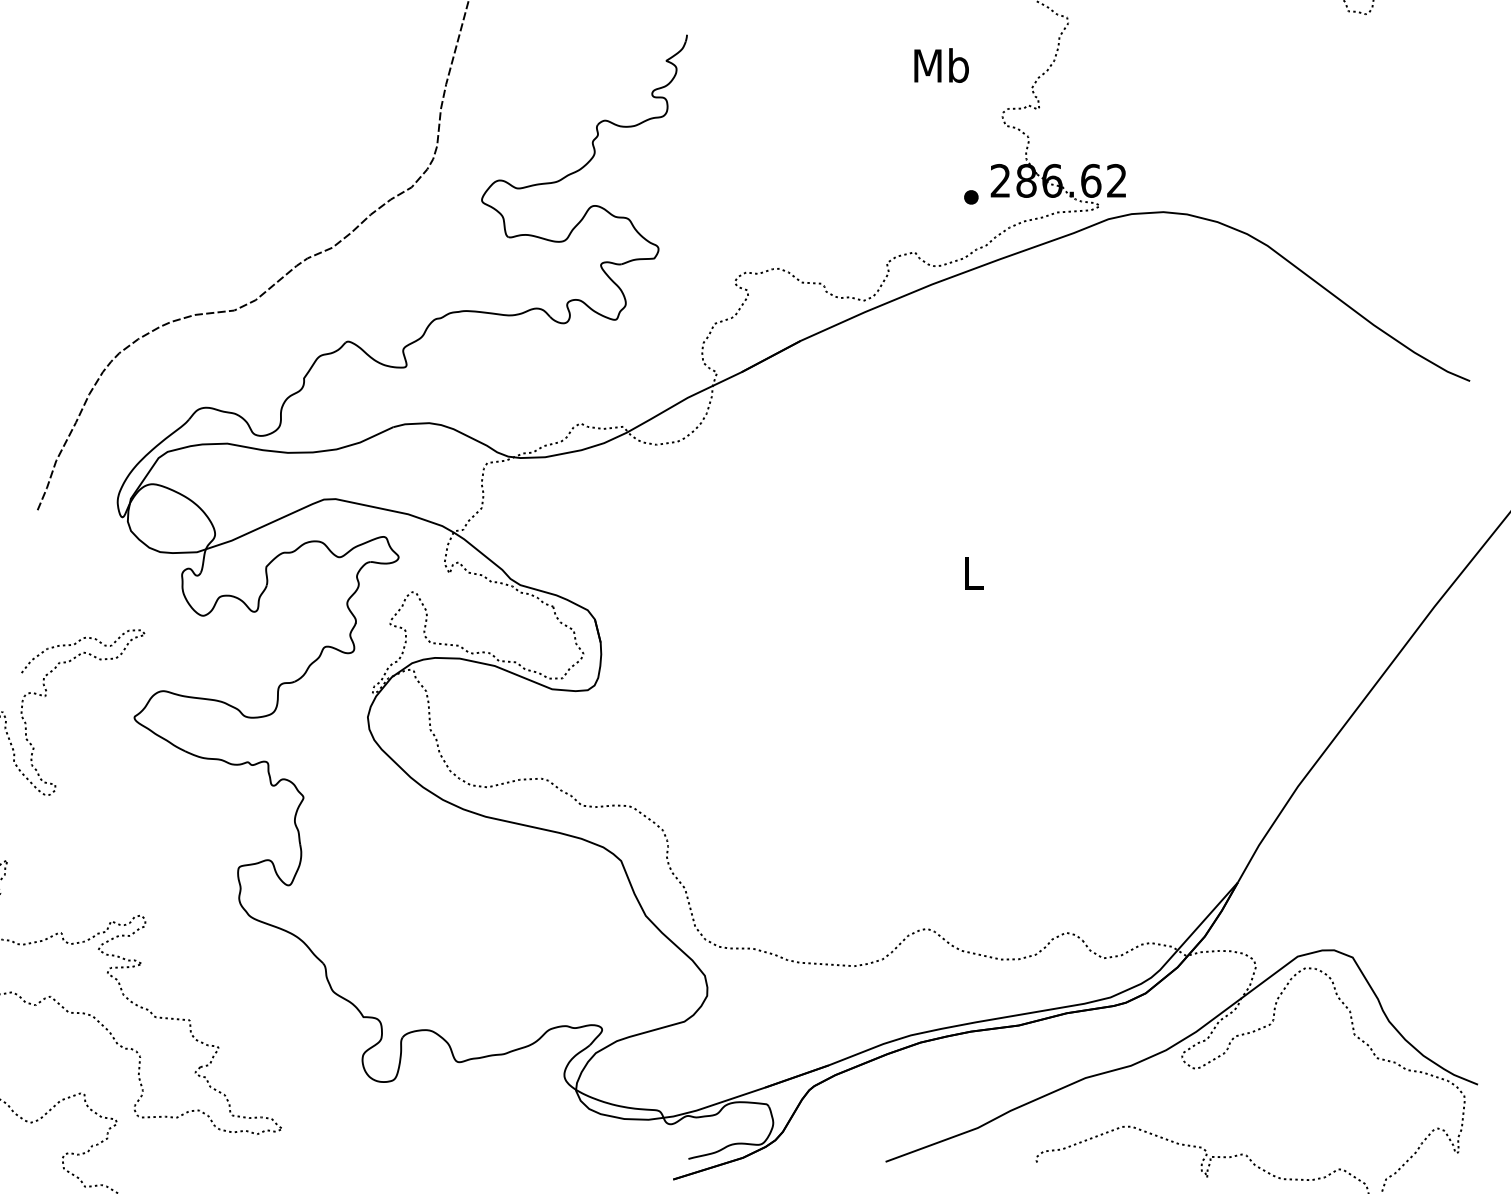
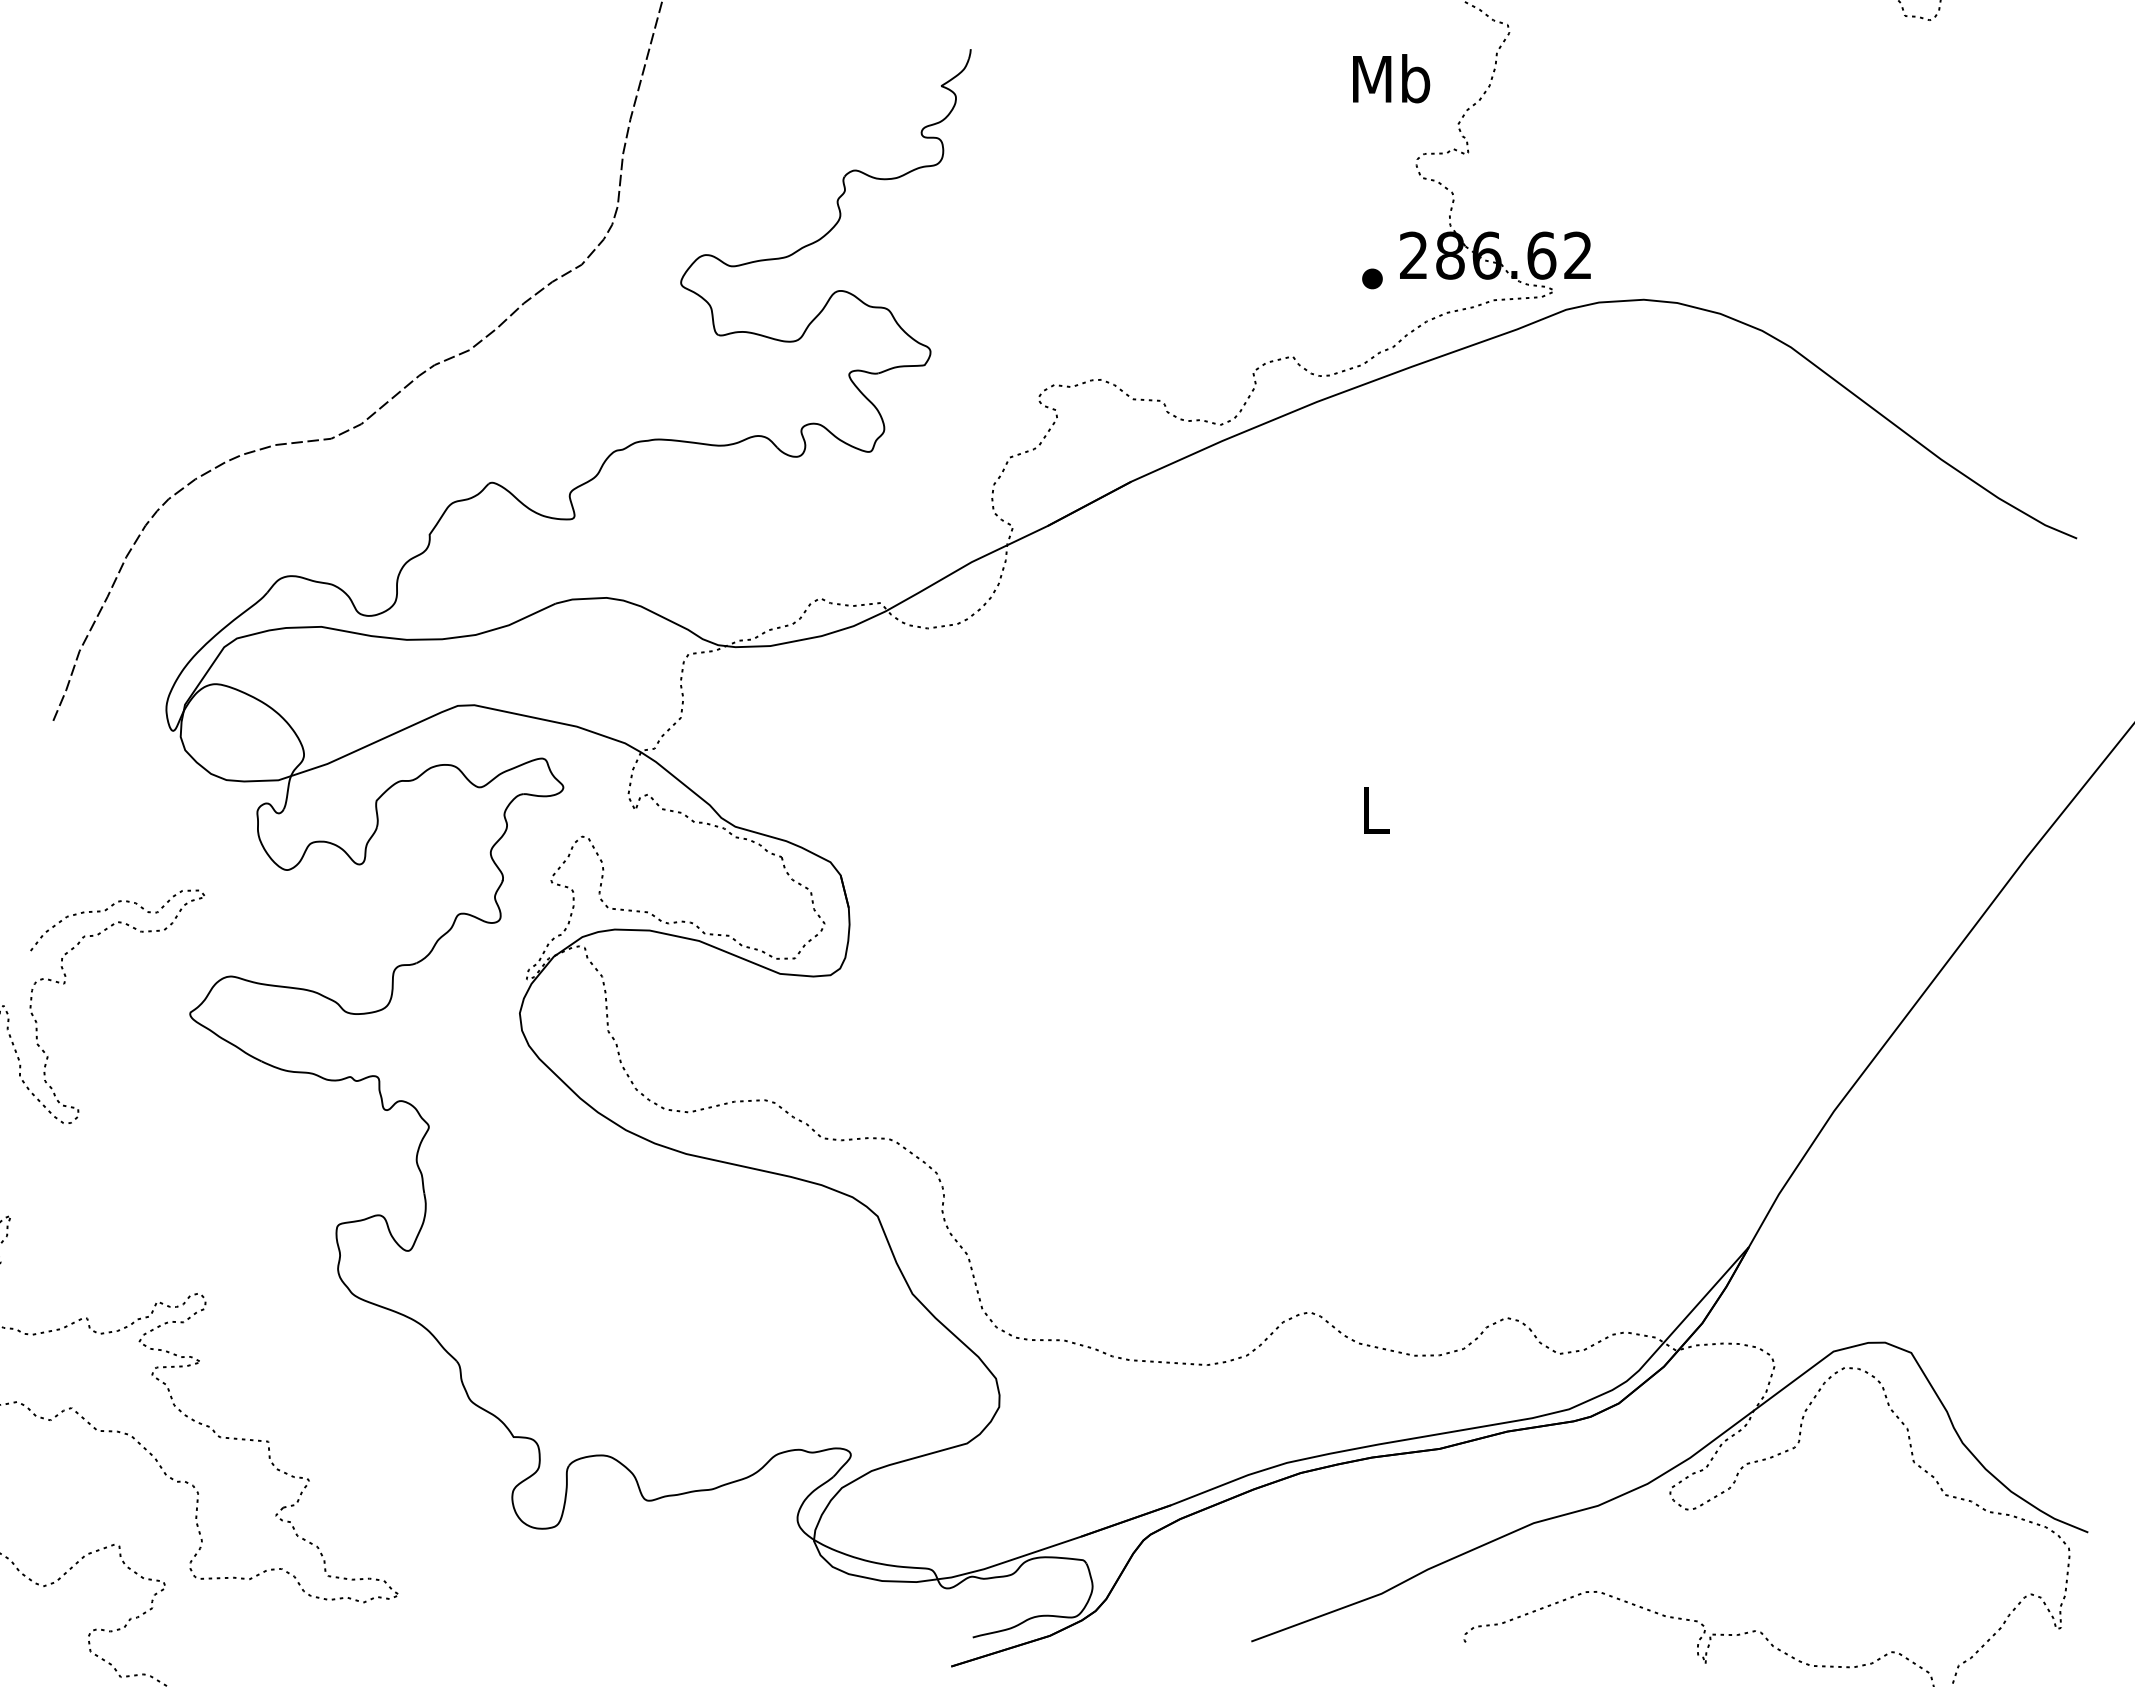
text: (941, 65) -> (1391, 78), moved

